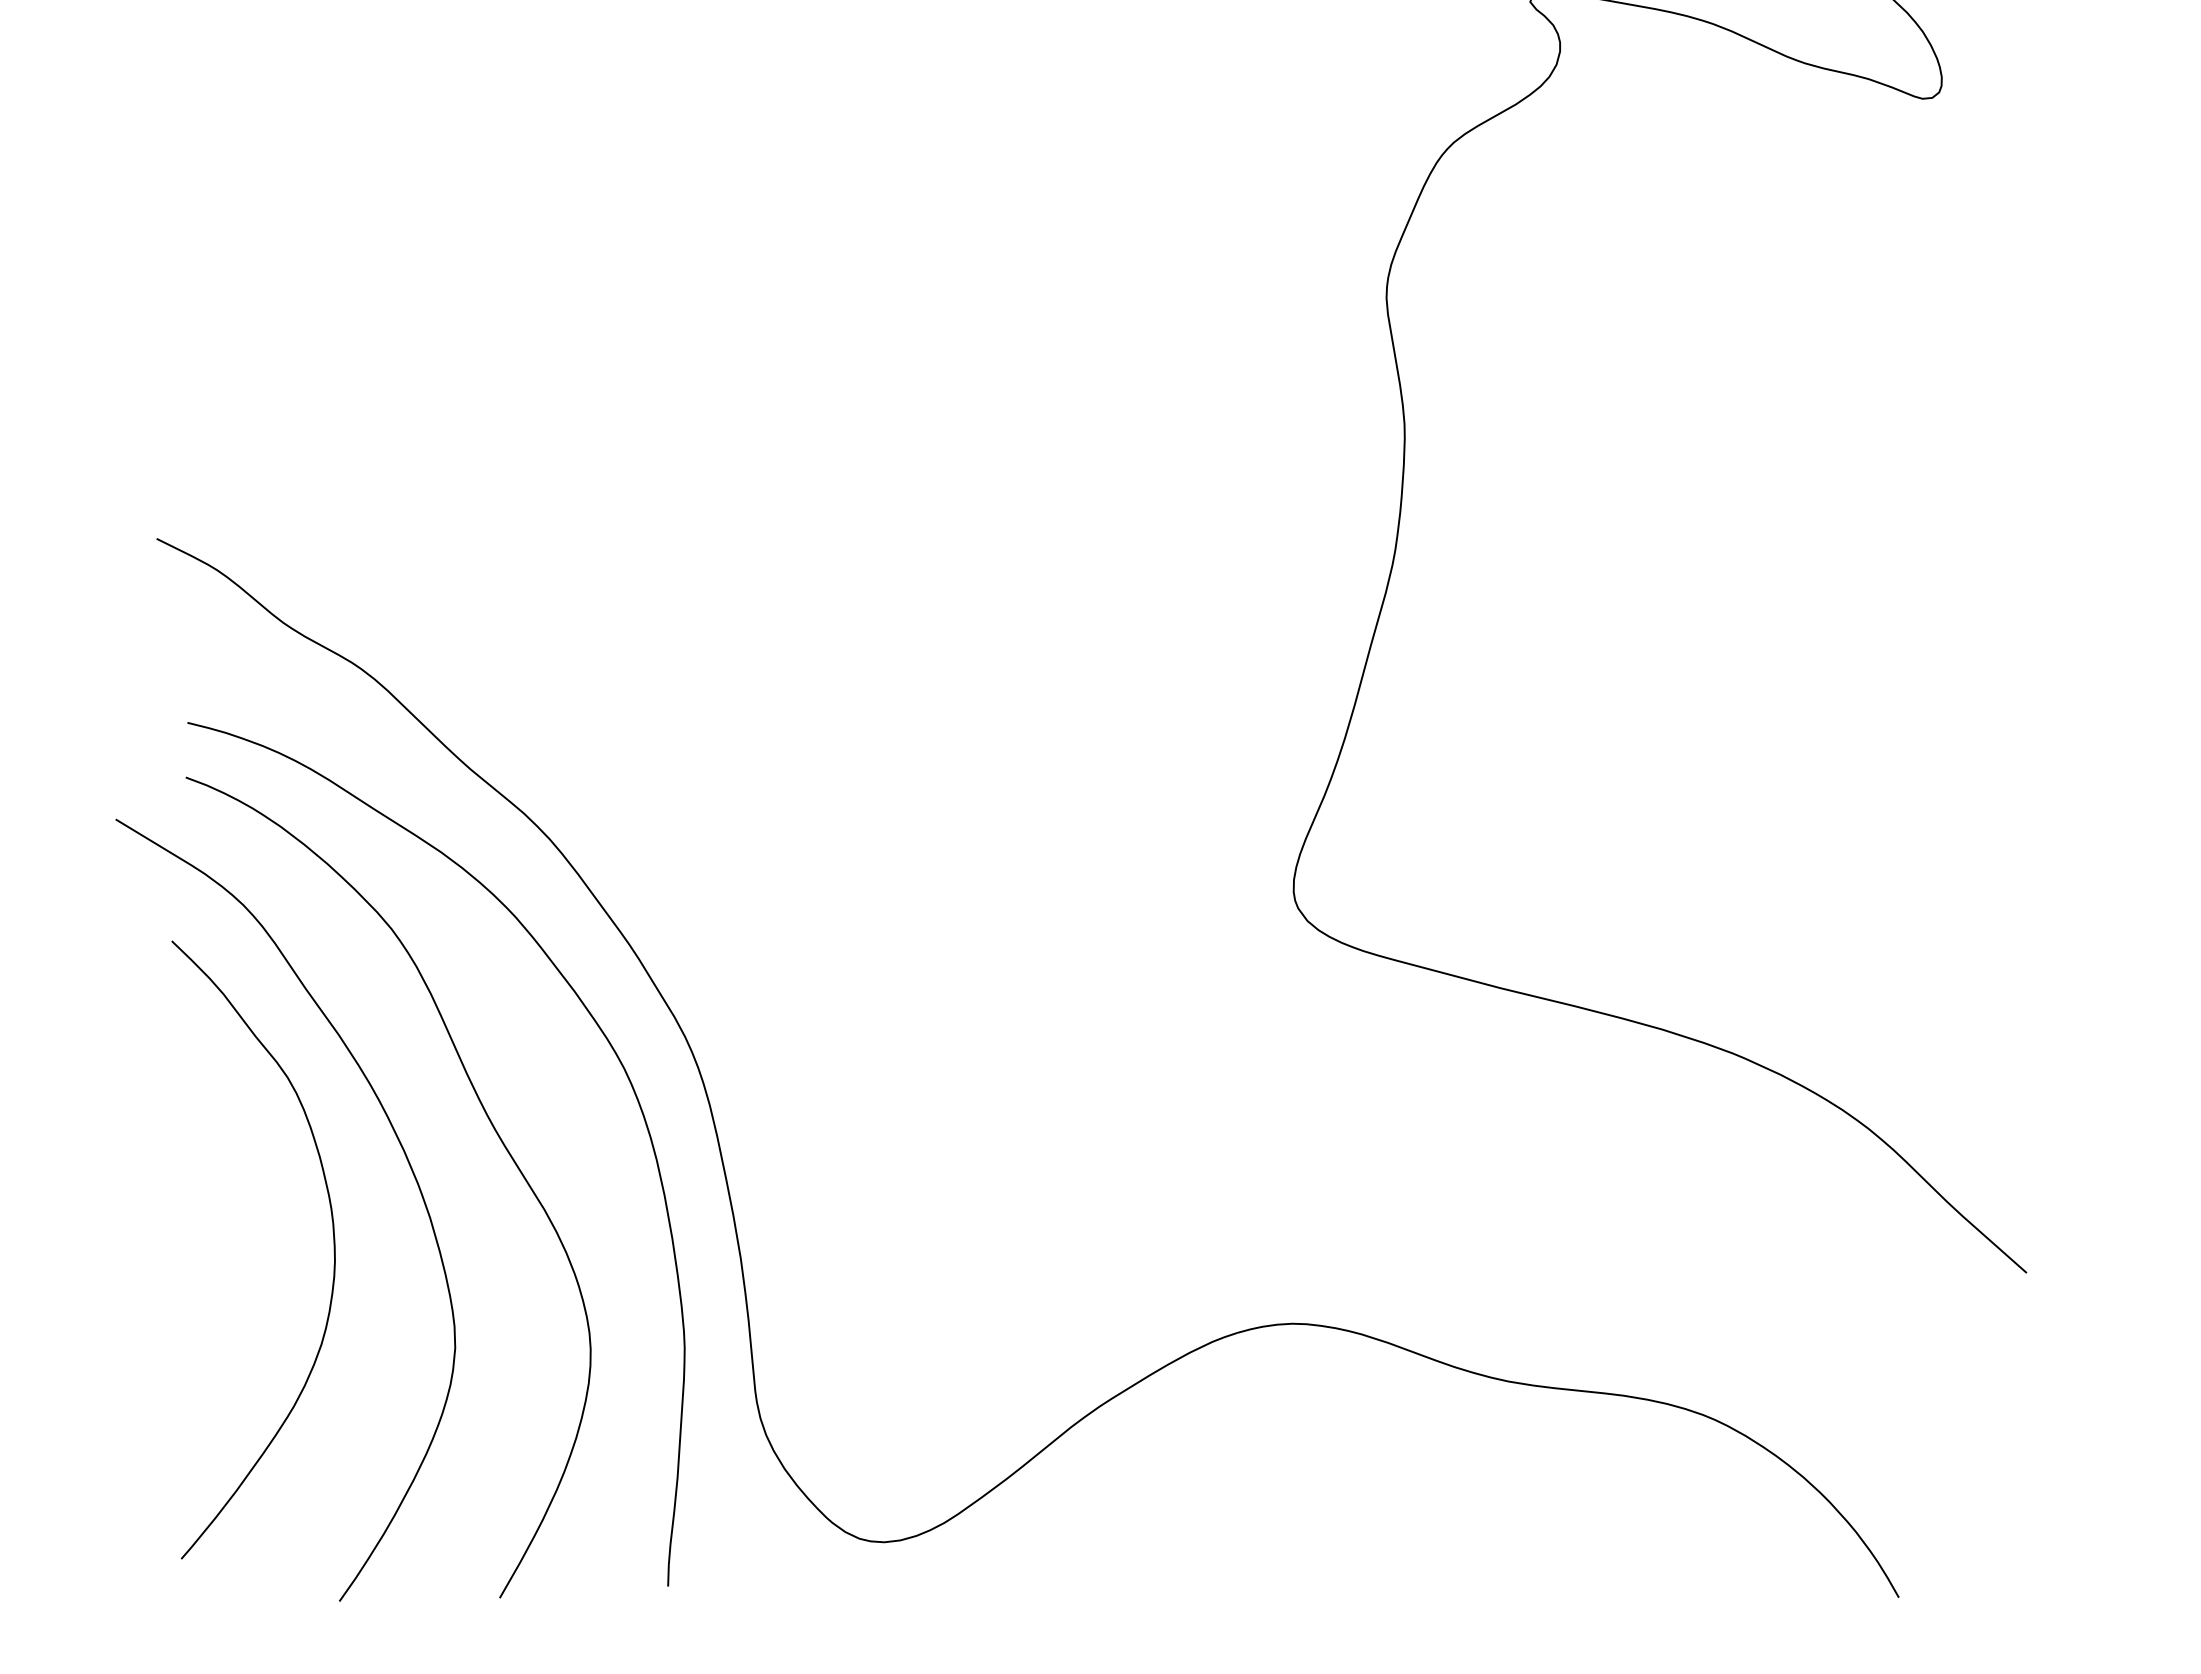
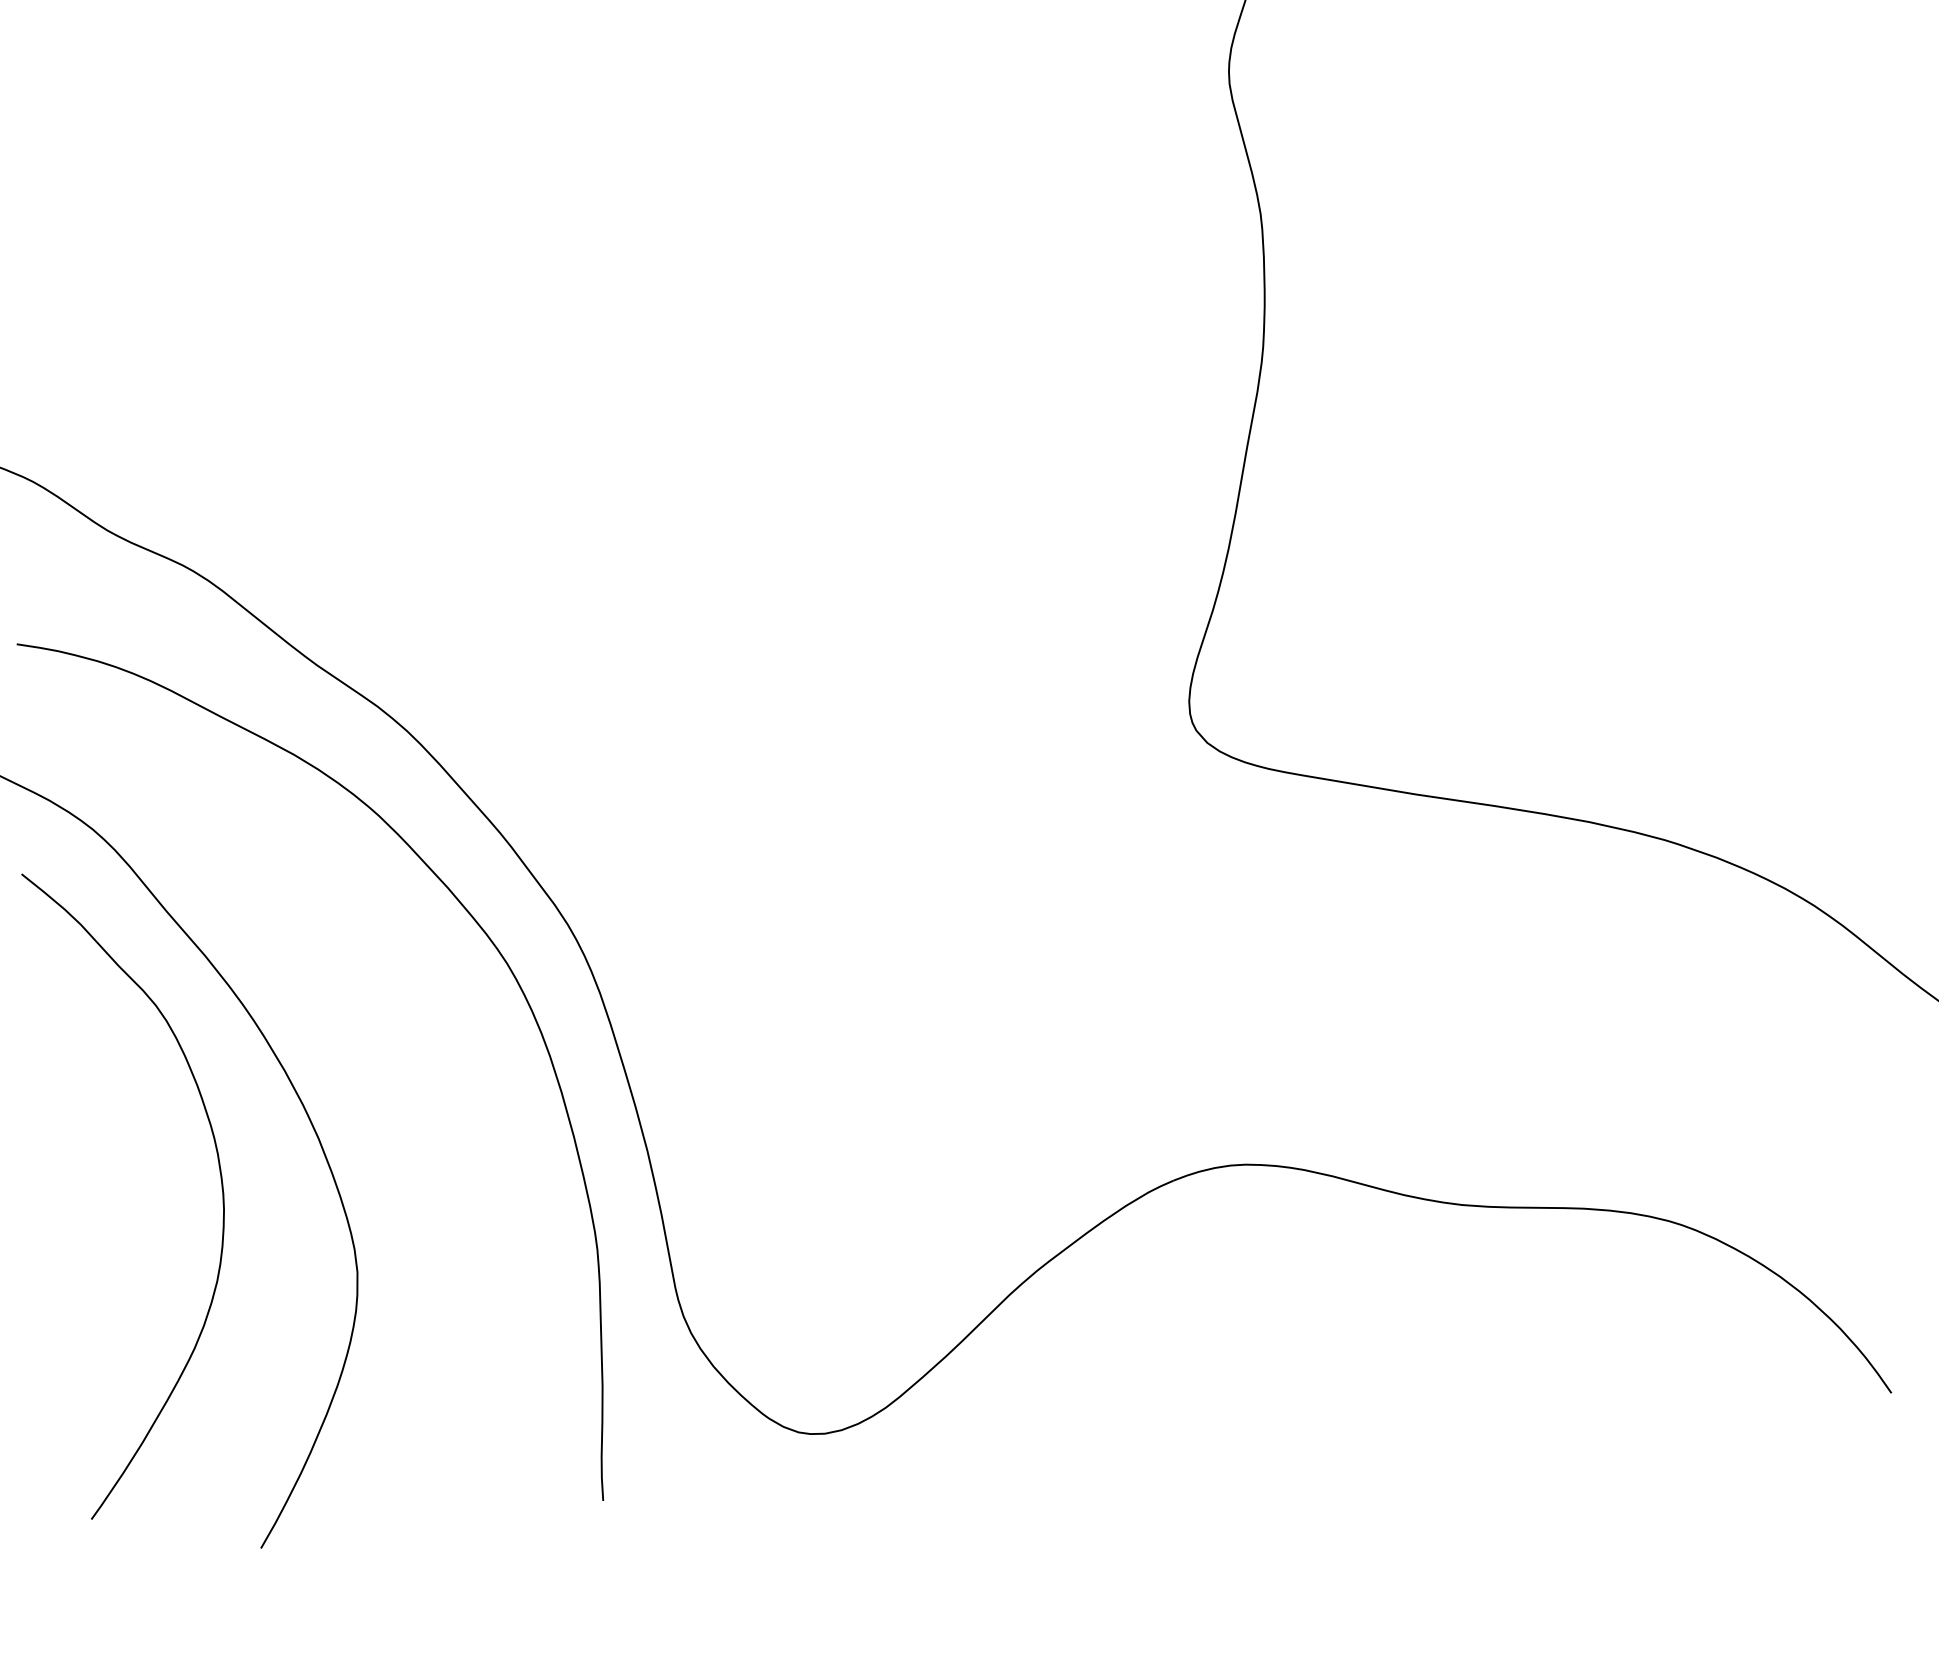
part: (491, 1125) -> (373, 1035), removed

